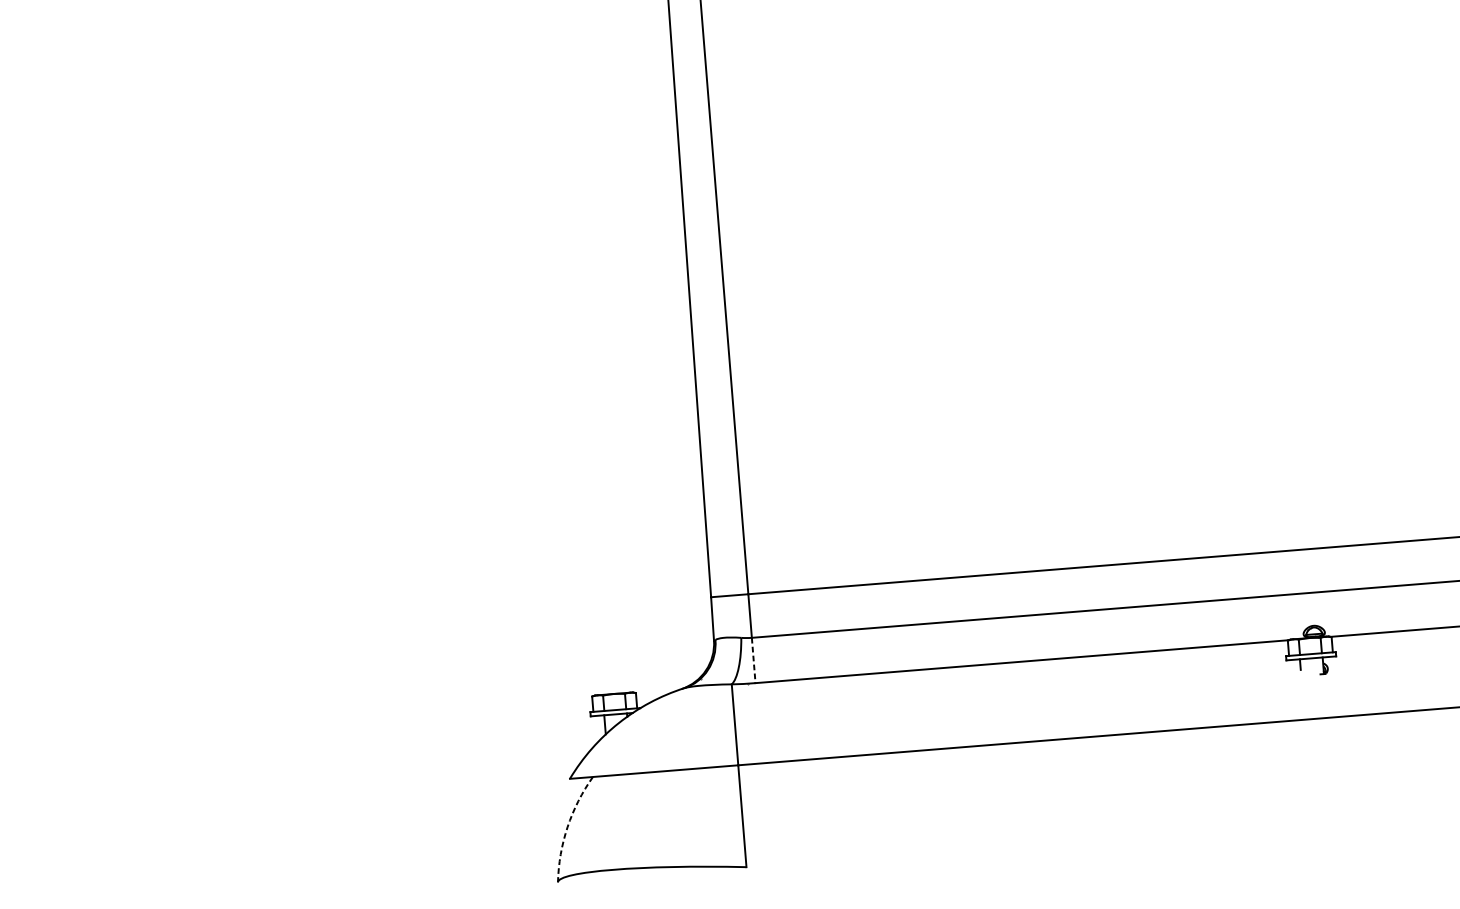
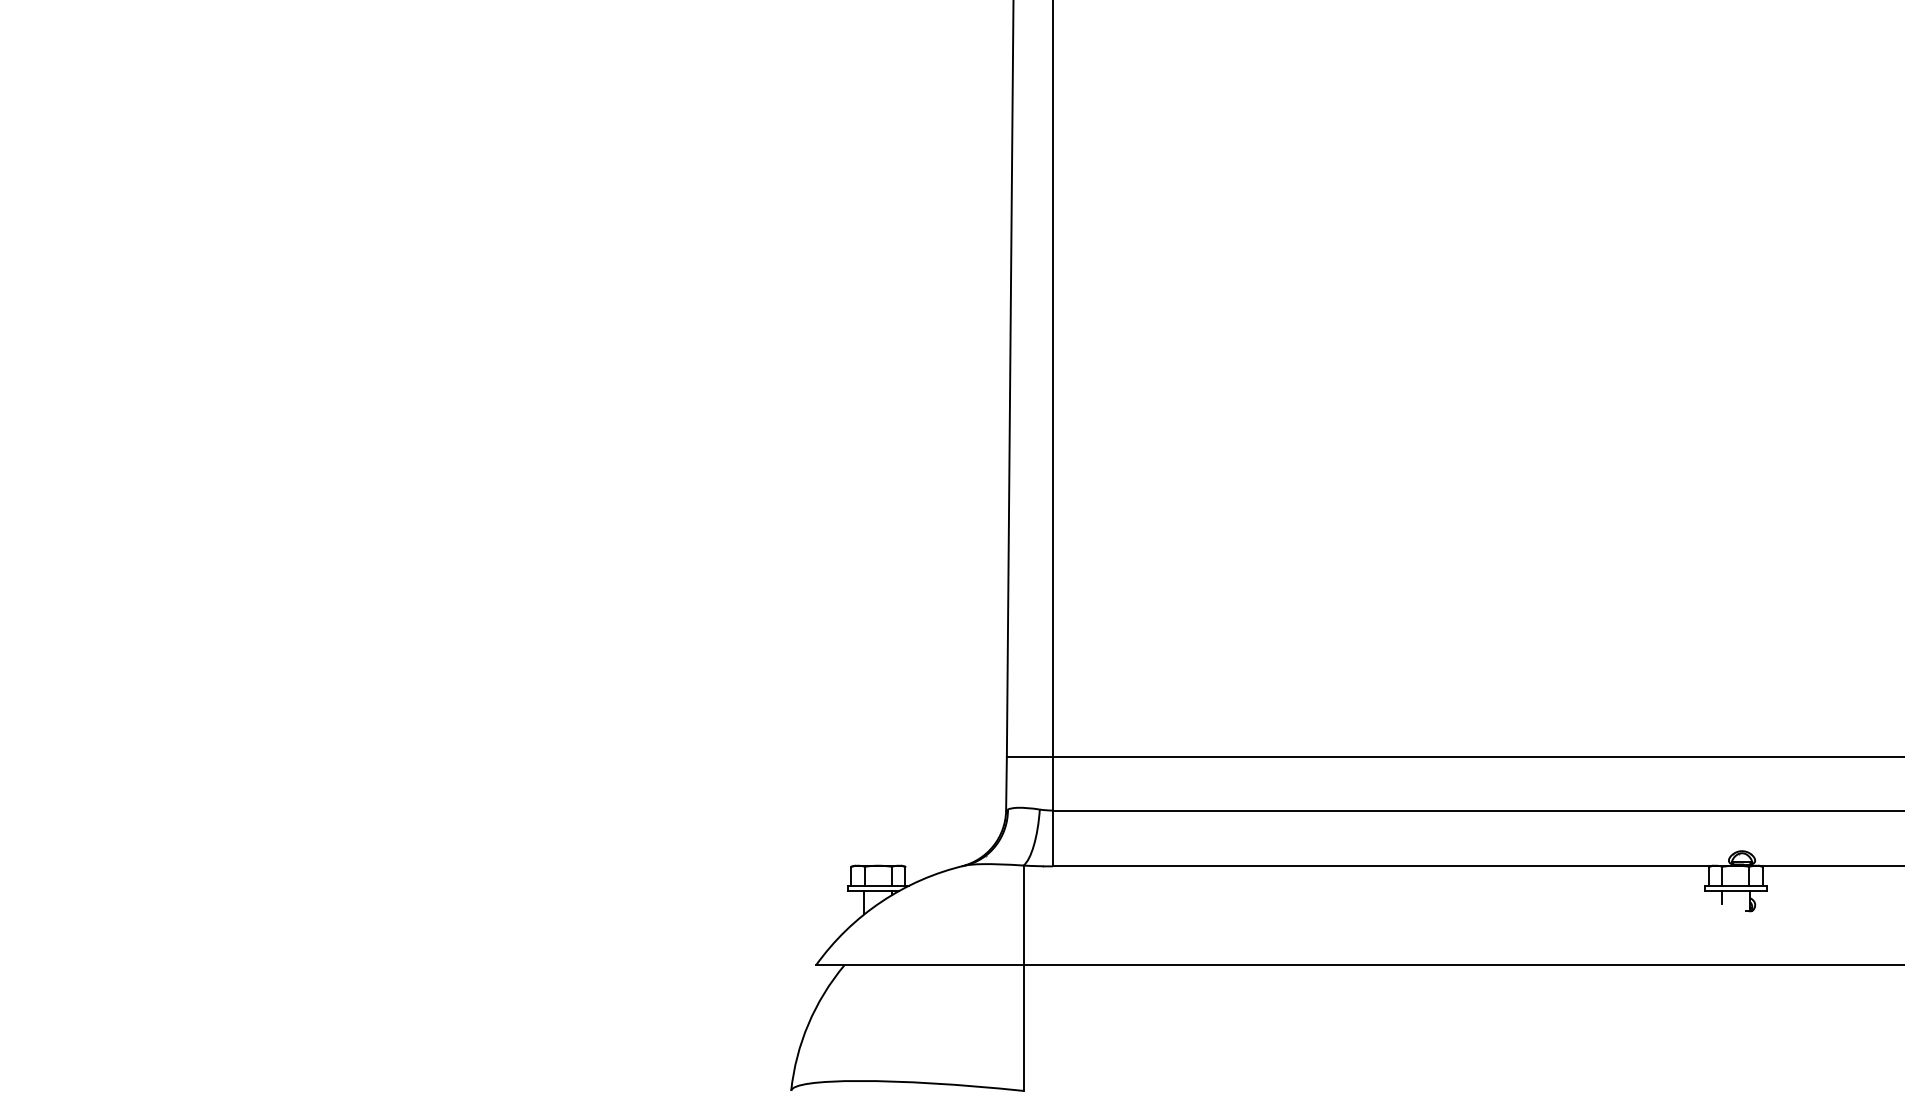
line: (753, 660) -> (1052, 838), dashed -> solid
arc: (567, 827) -> (808, 1024), dashed -> solid

